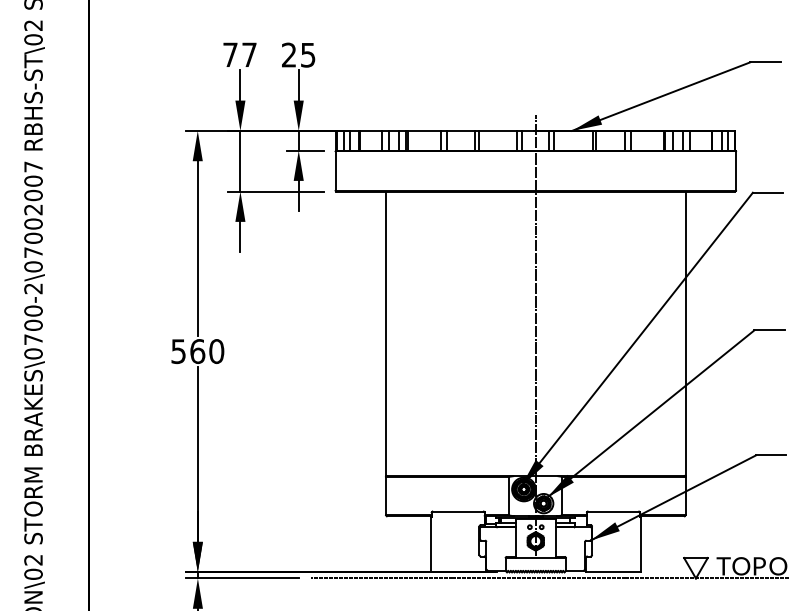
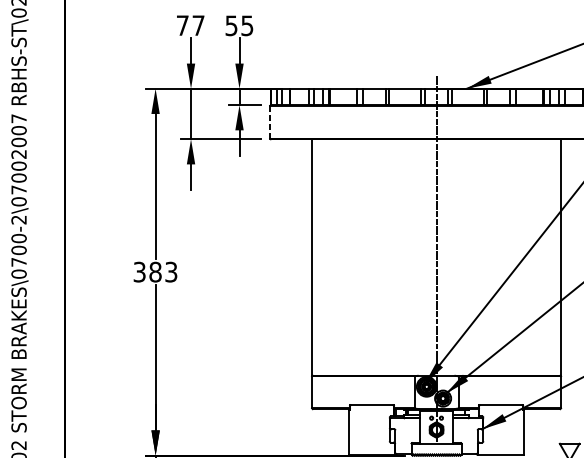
text: (289, 54) -> (231, 25), 25 -> 55
line: (335, 171) -> (270, 122), solid -> dashed
text: (198, 351) -> (156, 272), 560 -> 383

